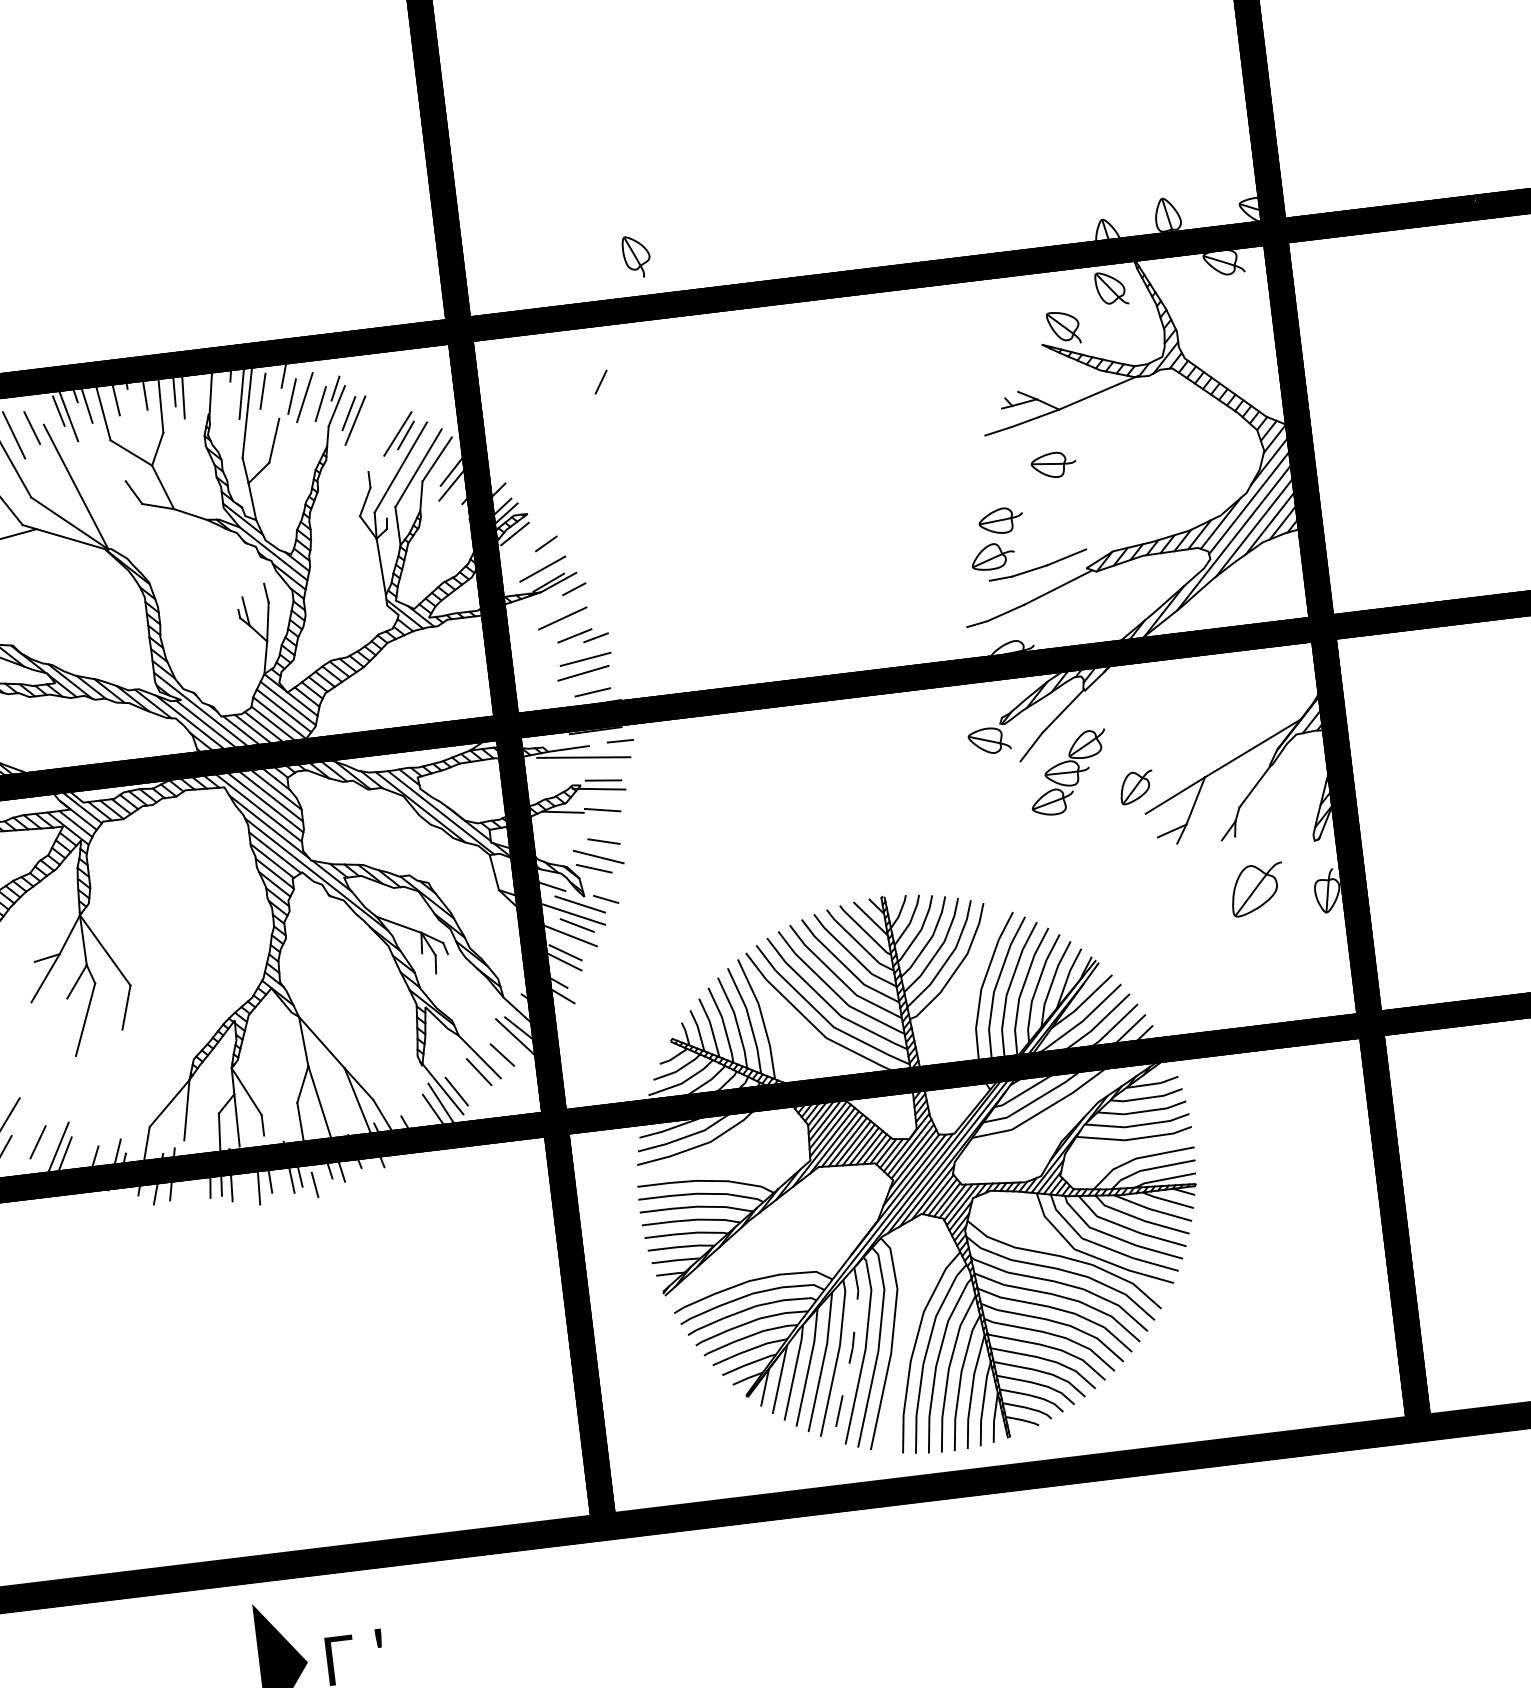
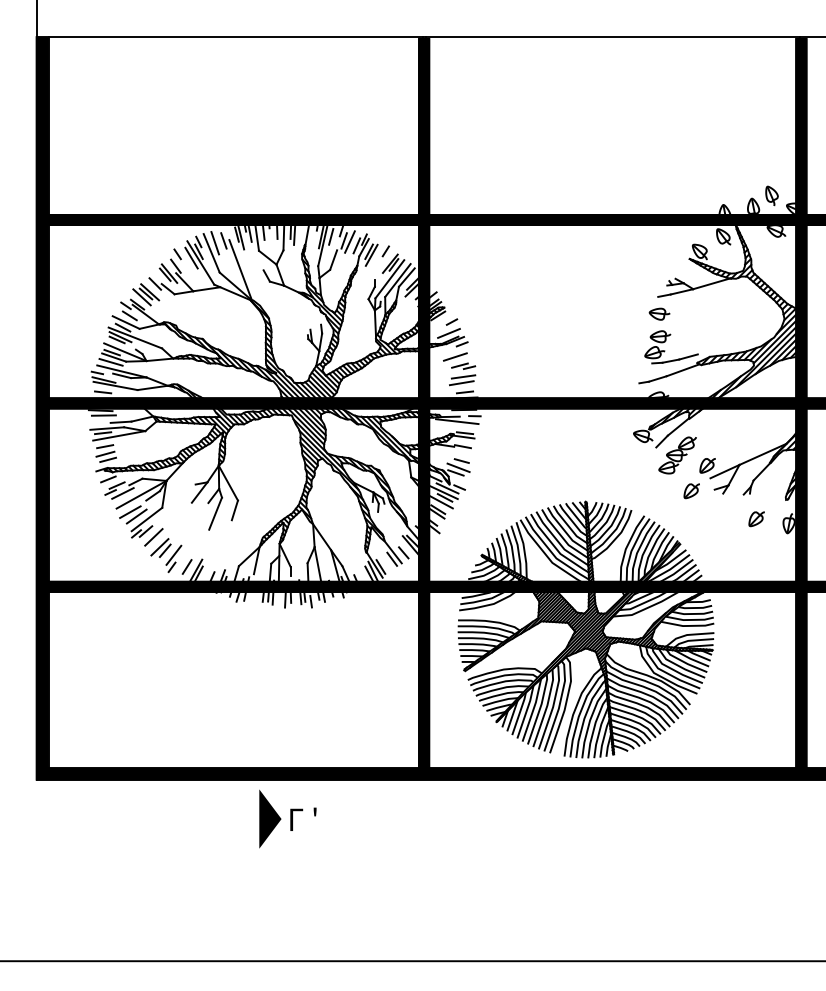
part: (635, 255) -> (771, 195), moved
line: (600, 382) -> (385, 251), moved
part: (1053, 463) -> (659, 313), moved
part: (1108, 847) -> (691, 491), added
part: (1255, 890) -> (756, 519), size x0.62
line: (851, 1352) -> (546, 707), dashed -> solid

